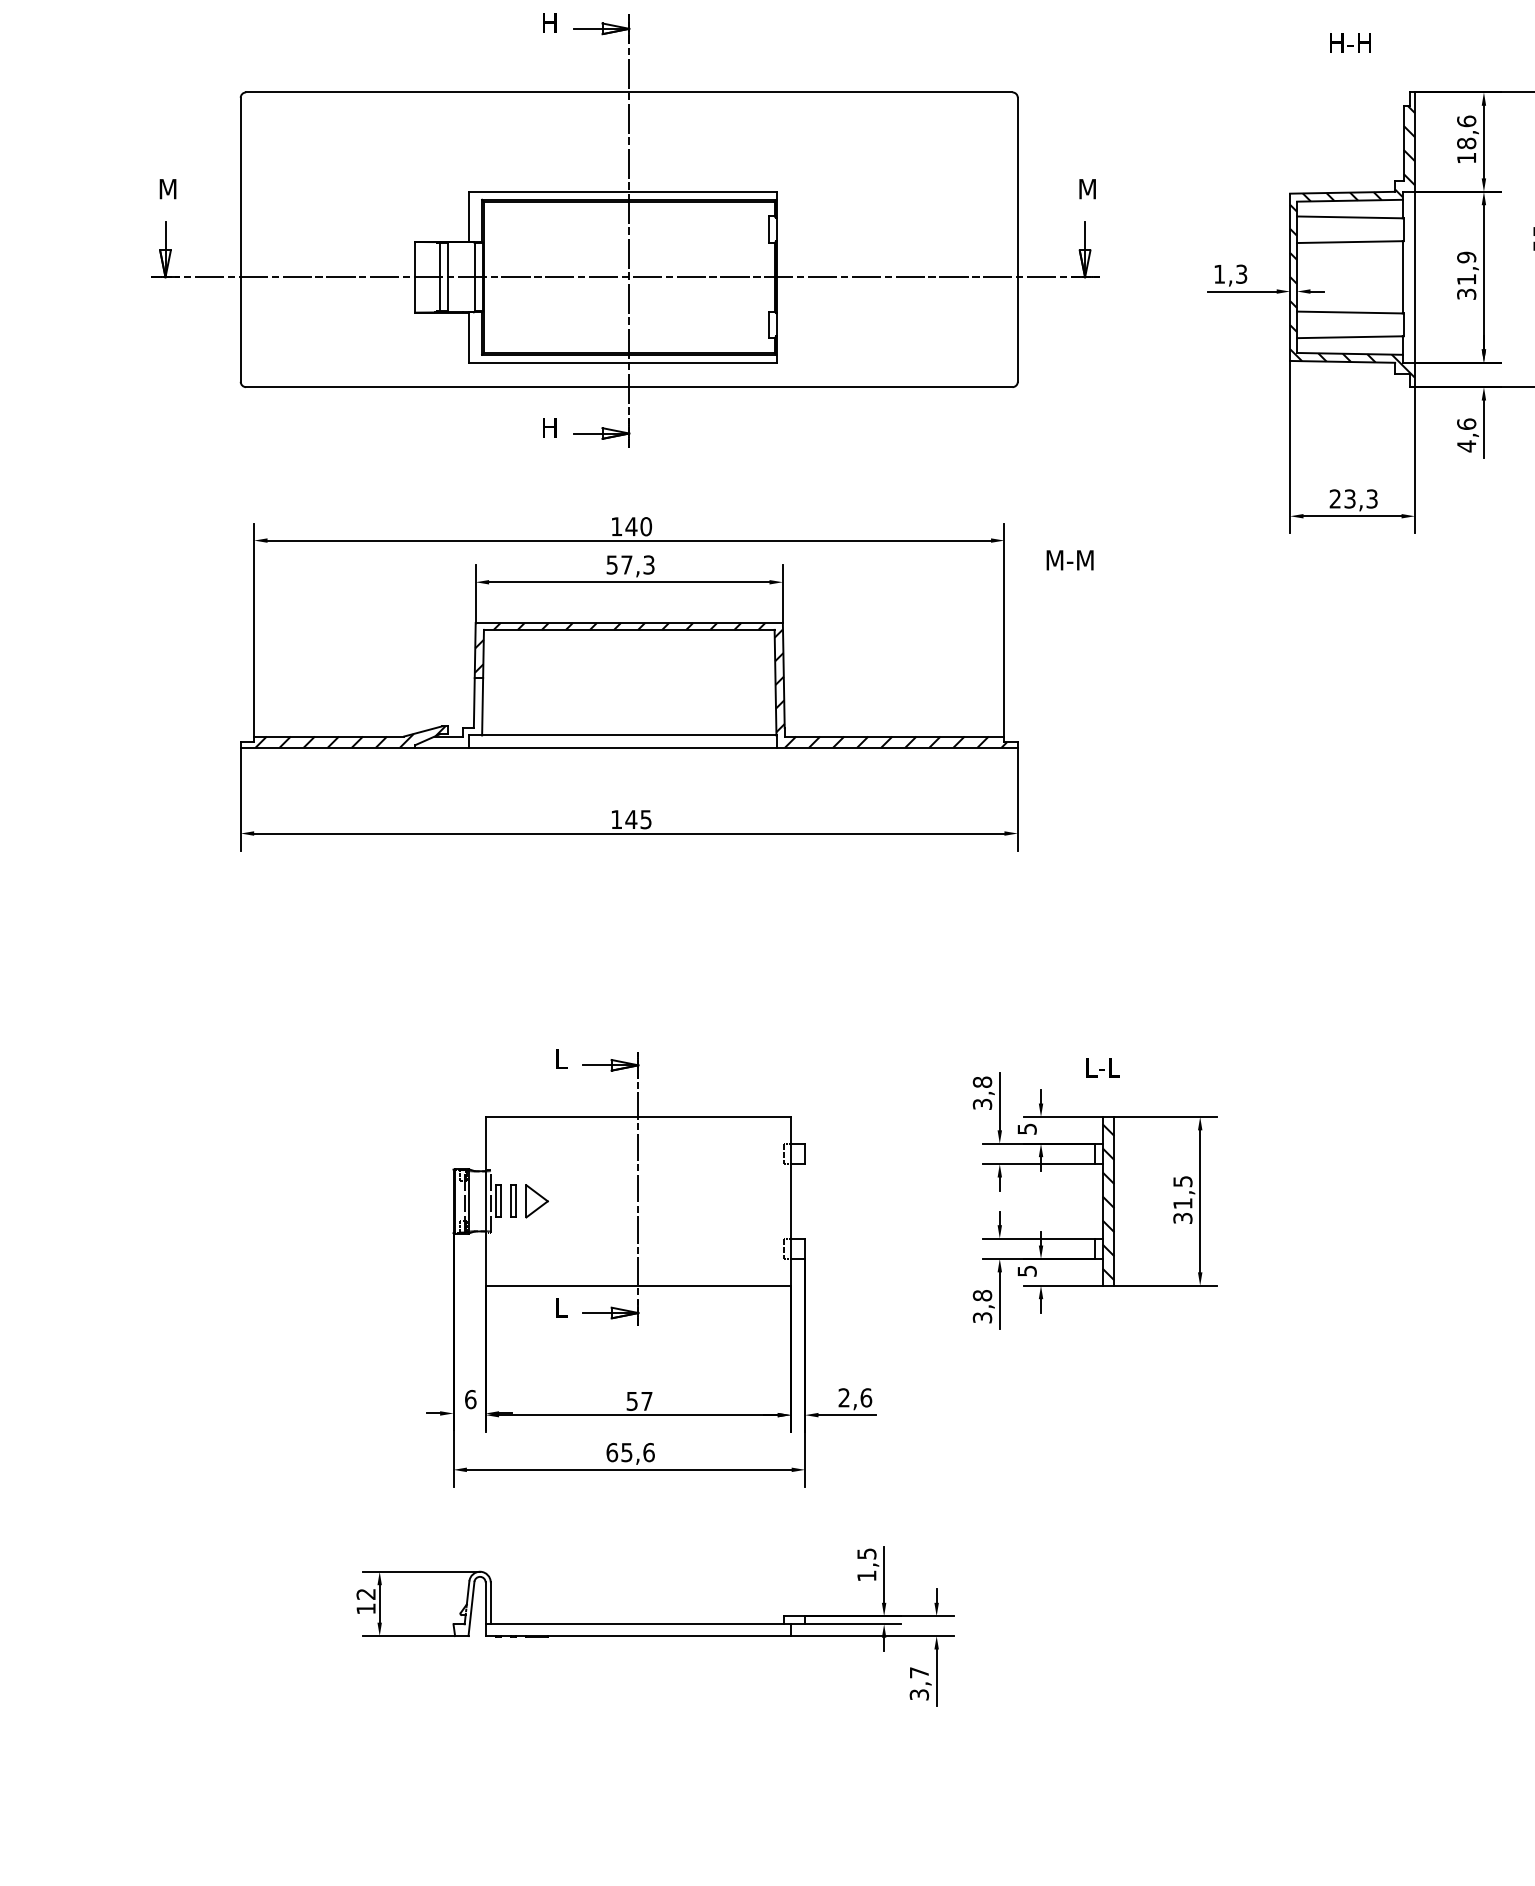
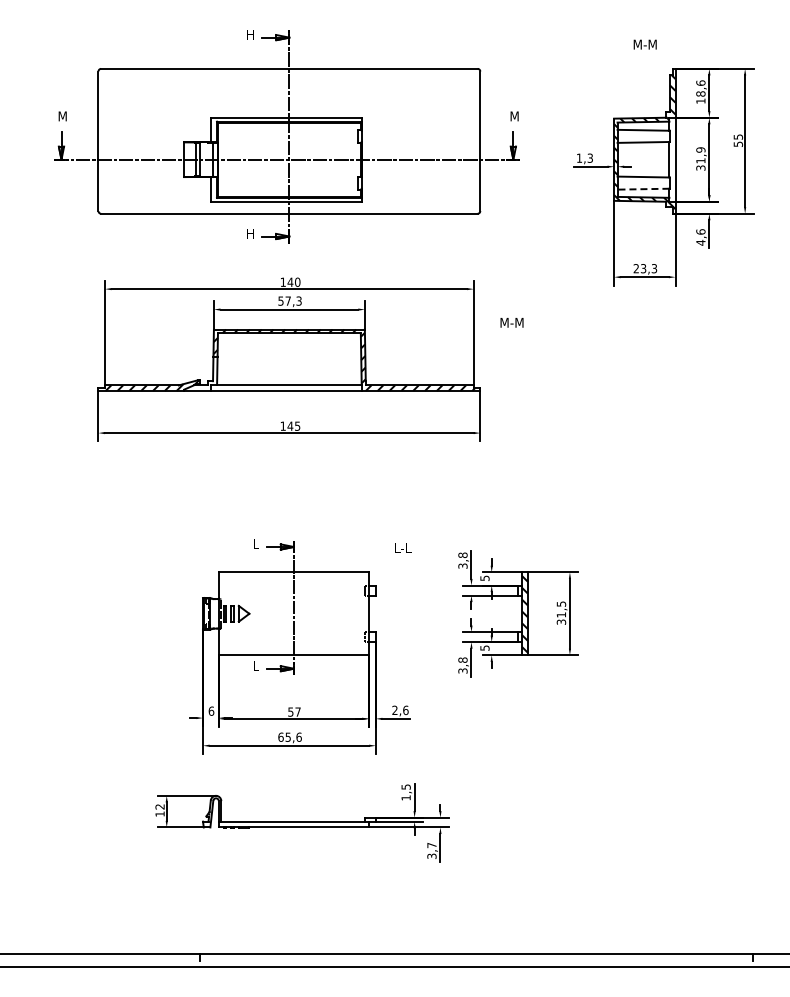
text: (1351, 42) -> (644, 44), H-H -> M-M
line: (1349, 337) -> (643, 189), solid -> dashed
text: (1069, 559) -> (511, 322), moved
text: (1103, 1066) -> (403, 547), moved

